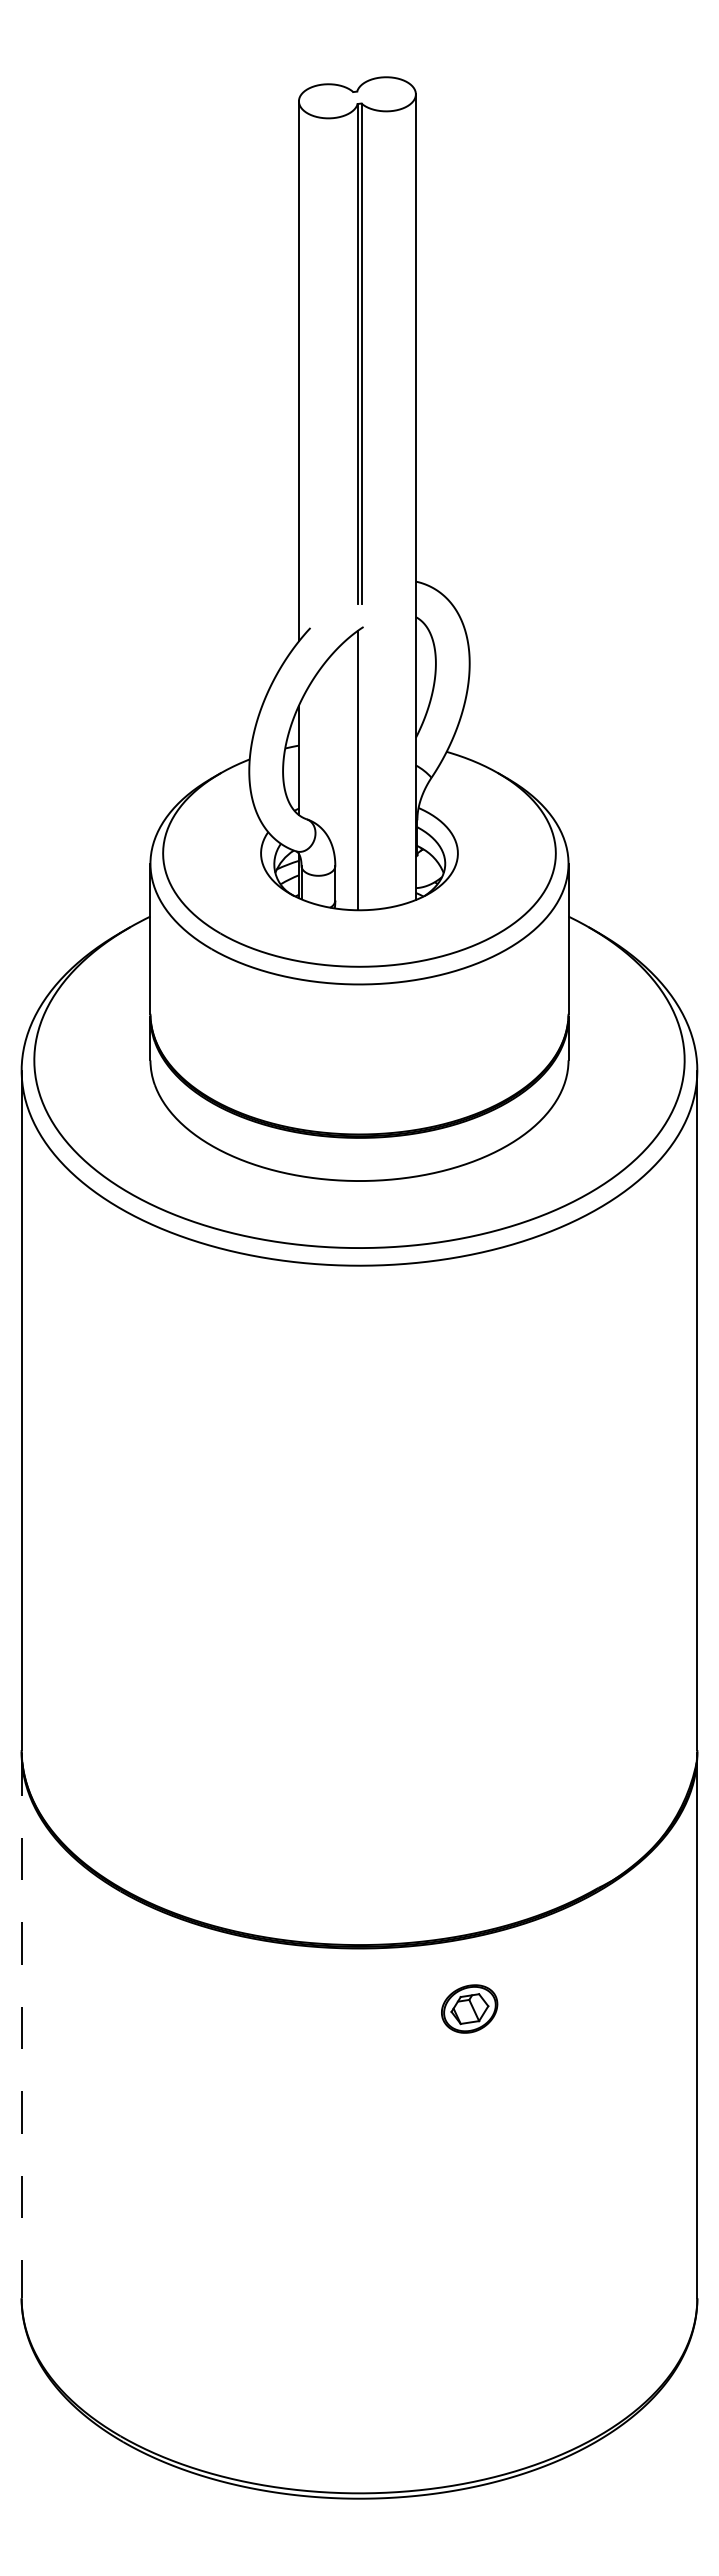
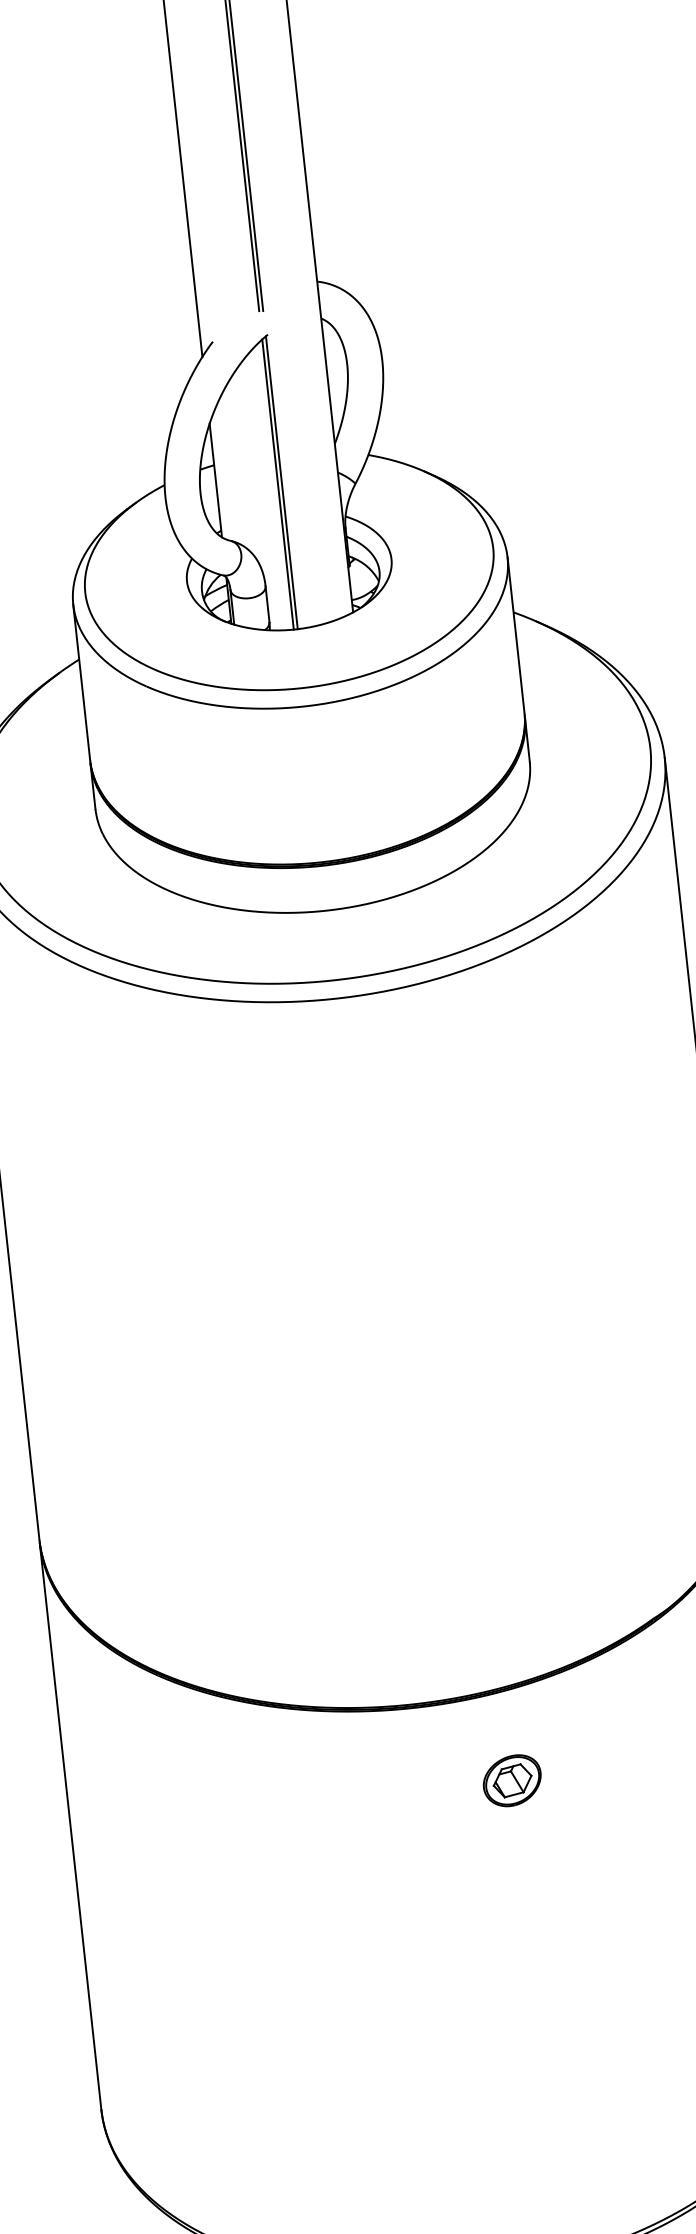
line: (361, 769) -> (281, 482), added
part: (469, 2008) -> (512, 1780), moved
line: (21, 2026) -> (70, 1827), dashed -> solid

